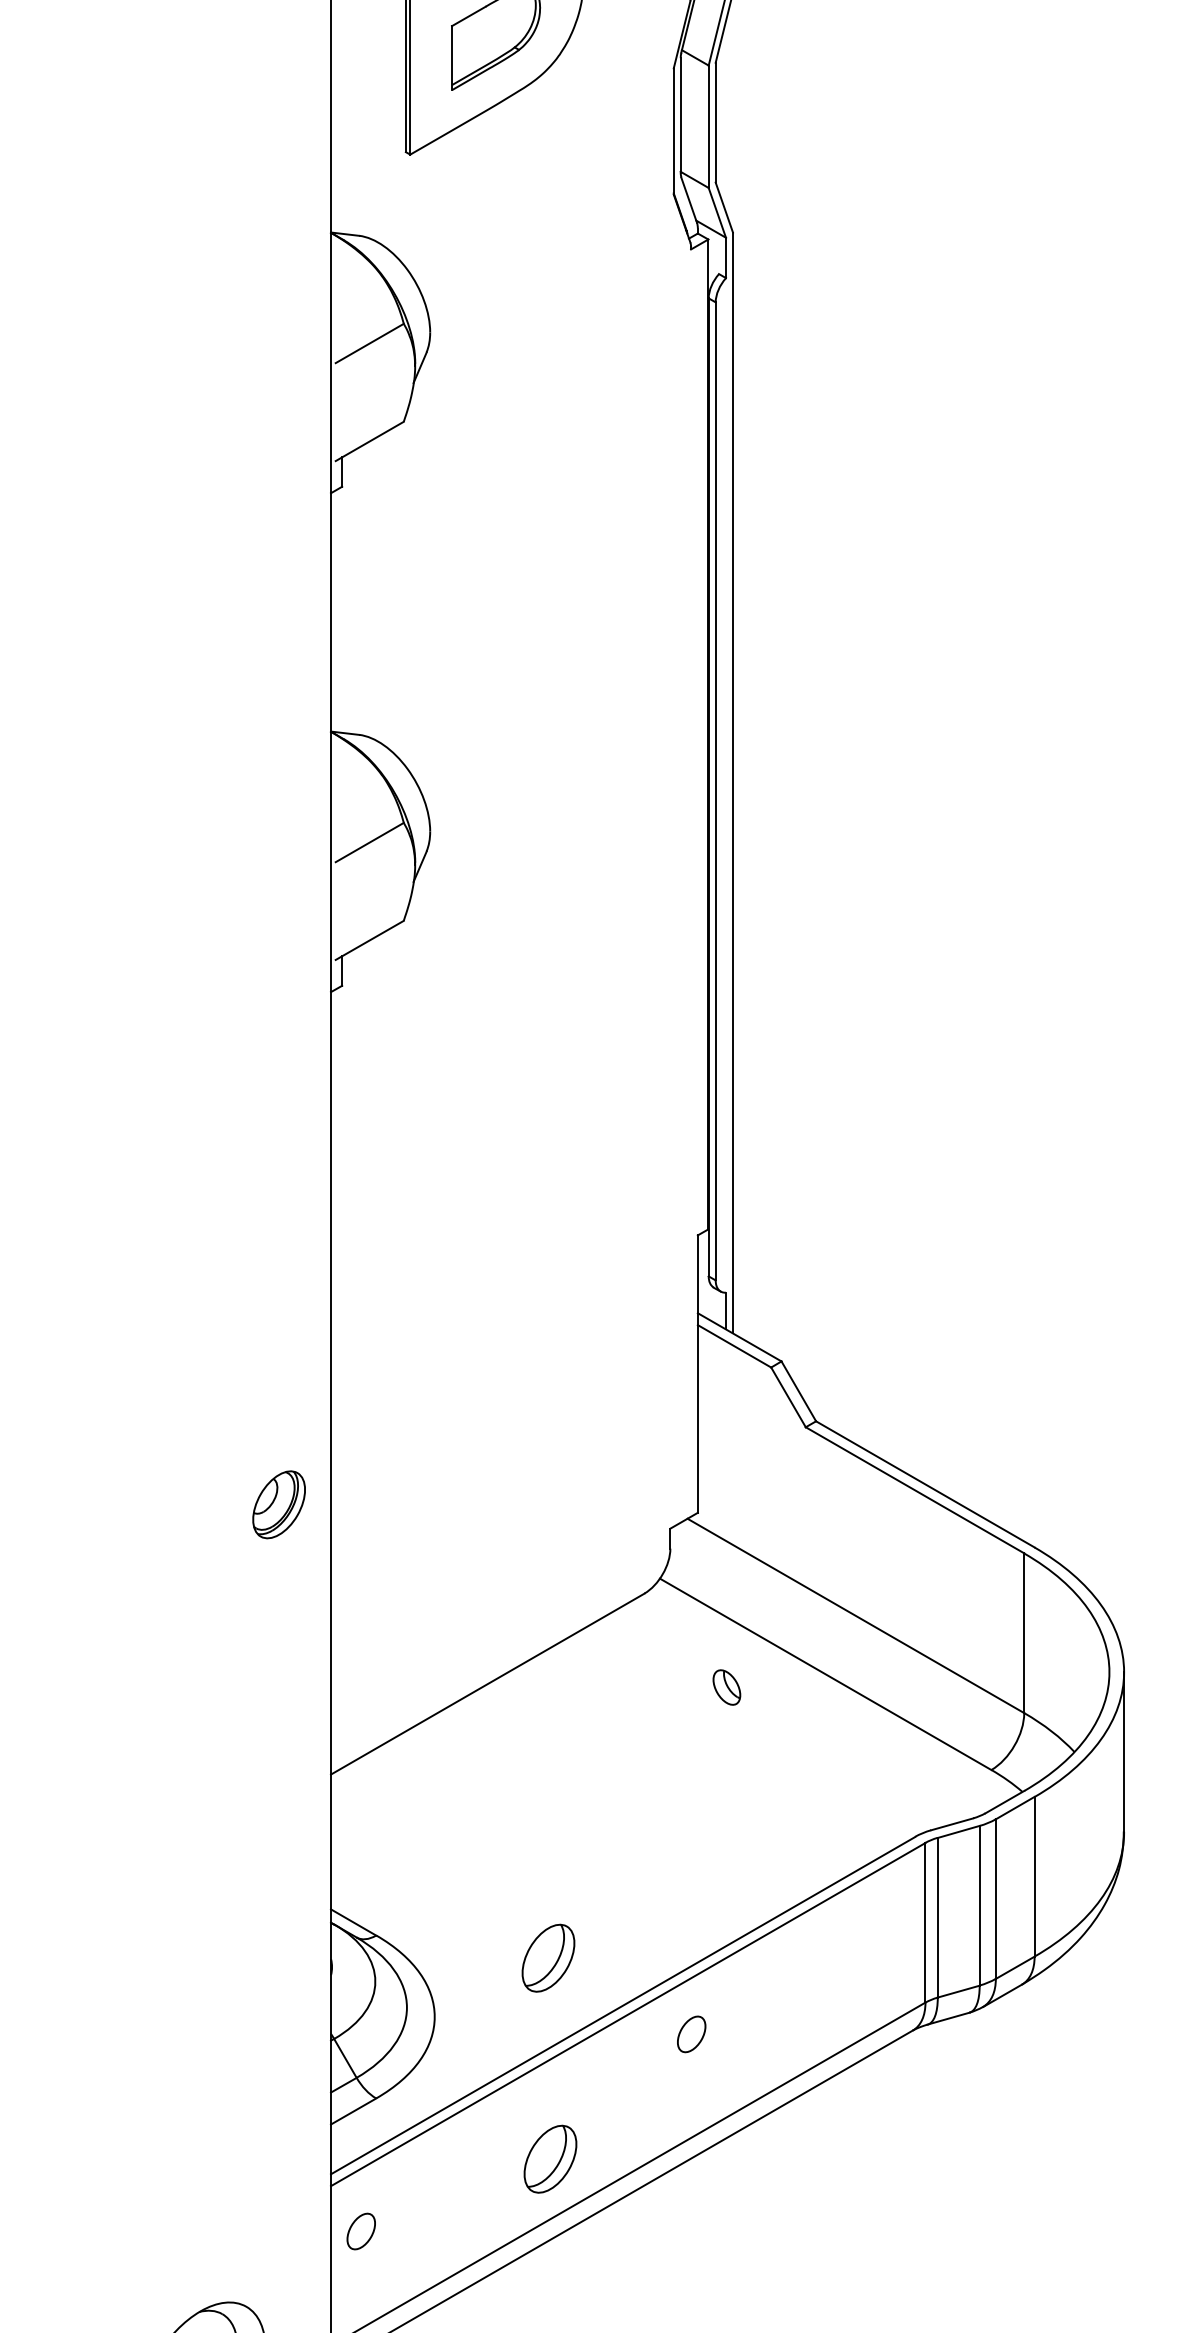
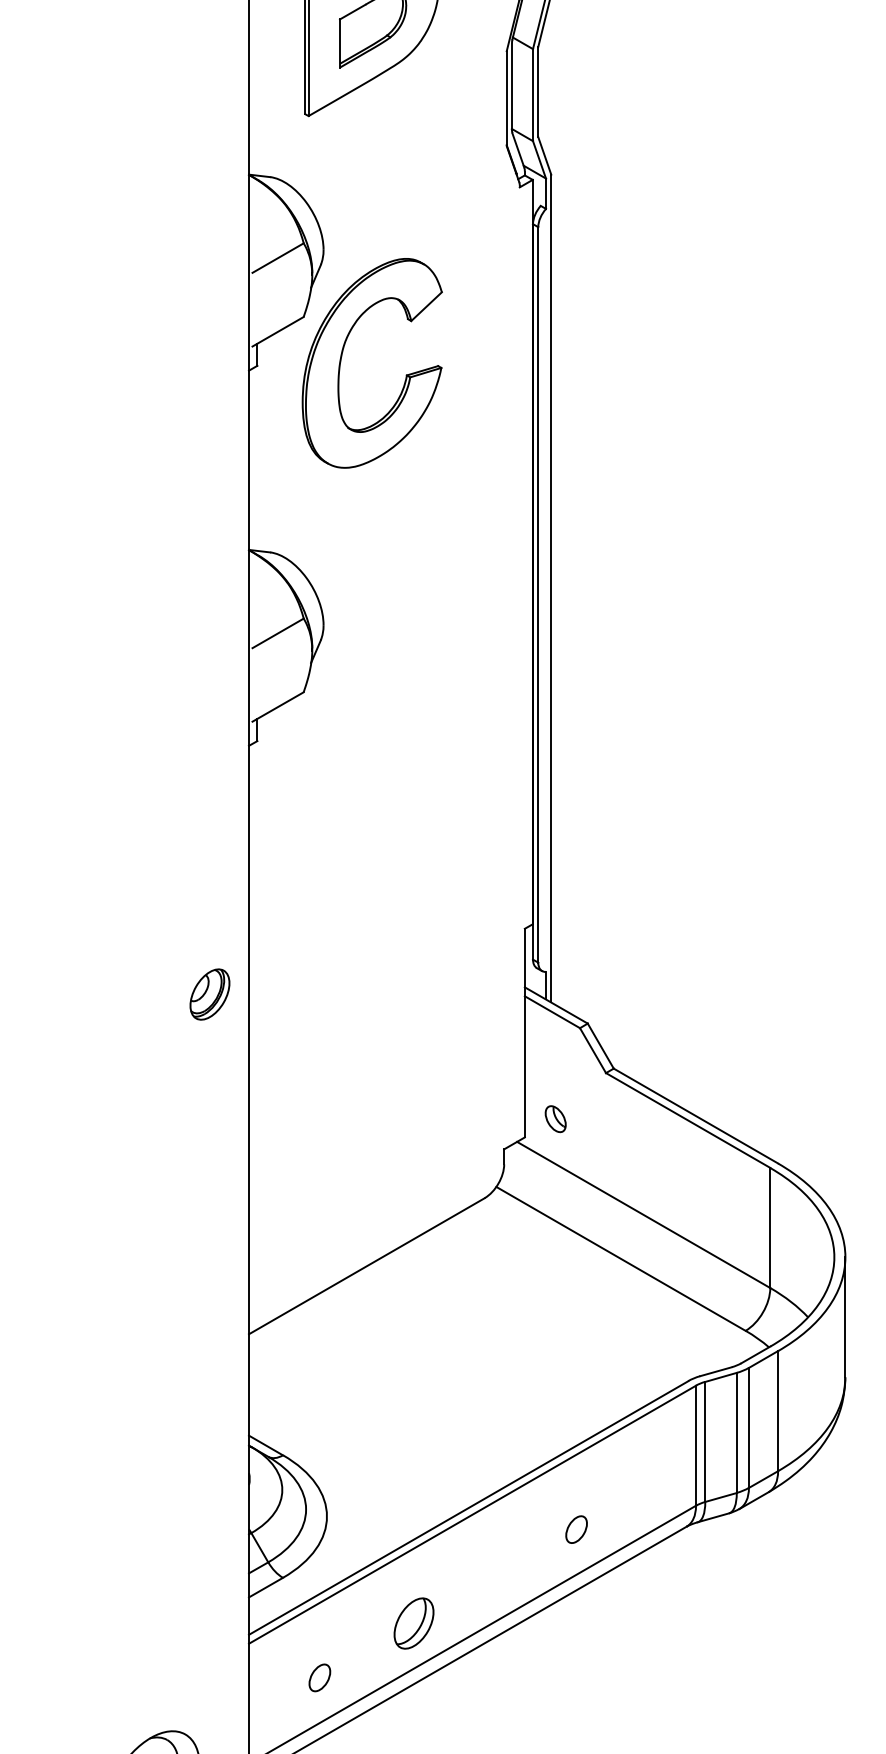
part: (454, 476) -> (341, 358), added
part: (278, 1504) -> (209, 994), moved
part: (726, 1687) -> (555, 1119), moved
part: (548, 1957) -> (412, 1471), removed
part: (691, 2034) -> (576, 1529), moved
part: (360, 2231) -> (319, 1677), moved

